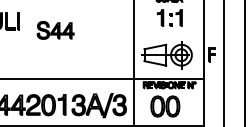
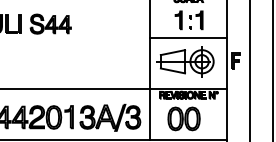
part: (55, 29) -> (50, 23), moved
line: (169, 34) -> (188, 38), added

